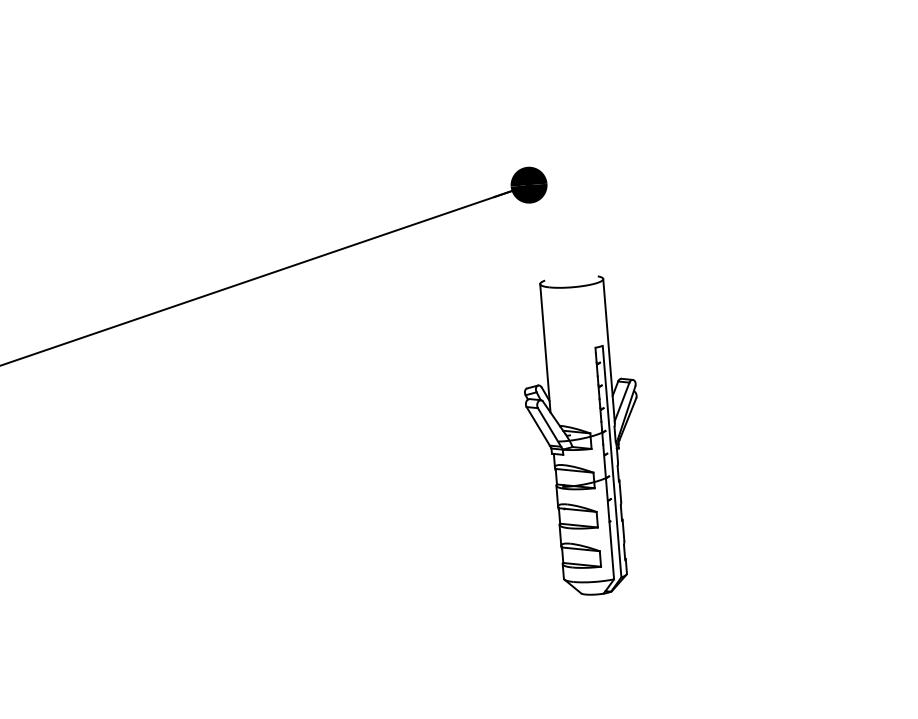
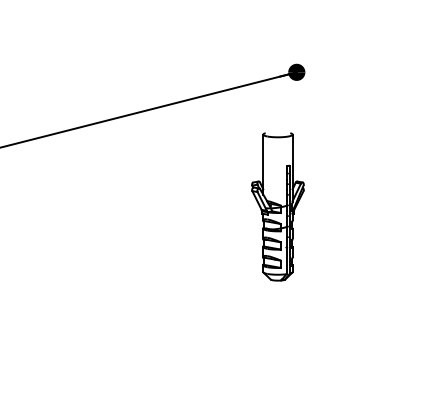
part: (583, 435) -> (277, 206), moved

